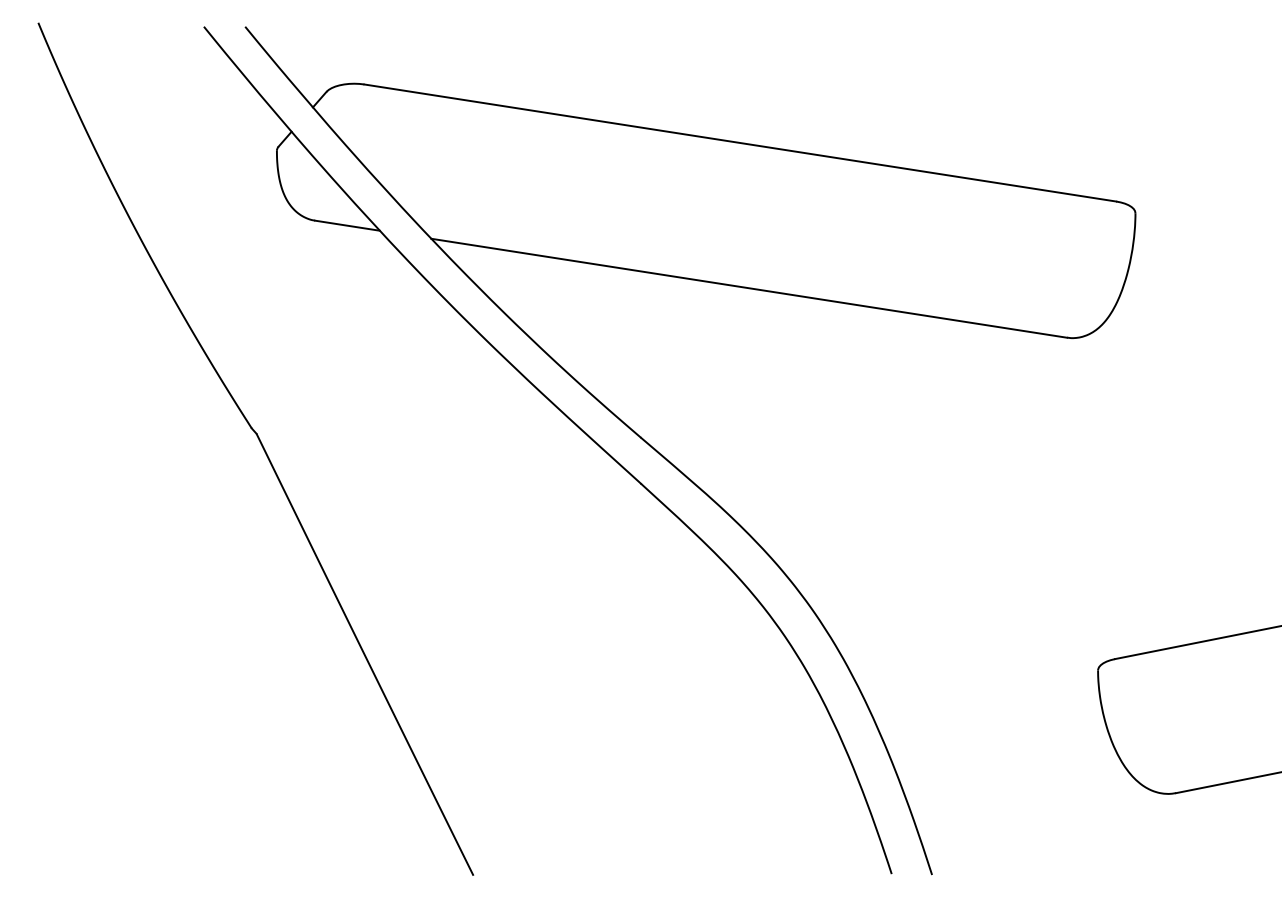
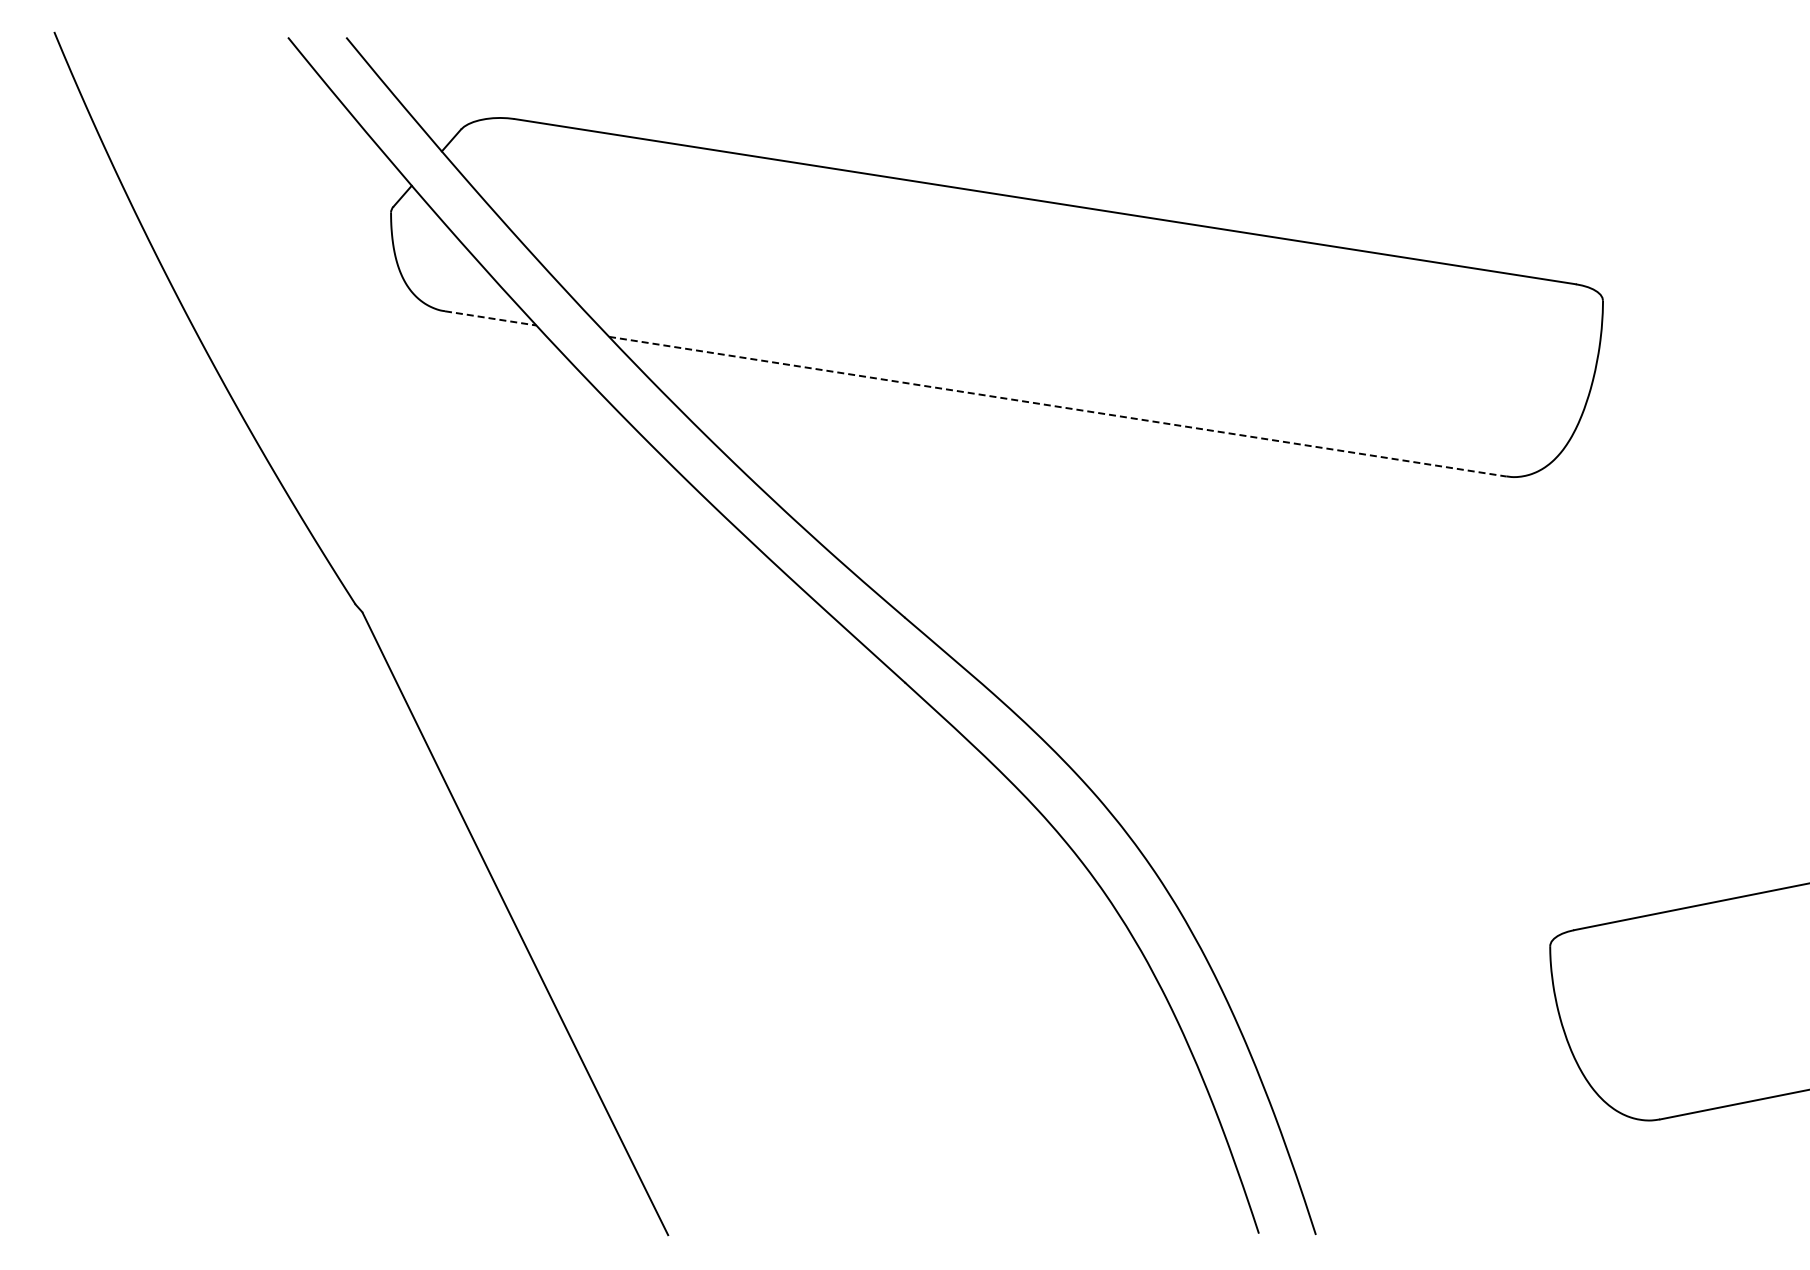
line: (348, 225) -> (491, 318), solid -> dashed
line: (749, 288) -> (1058, 406), solid -> dashed

